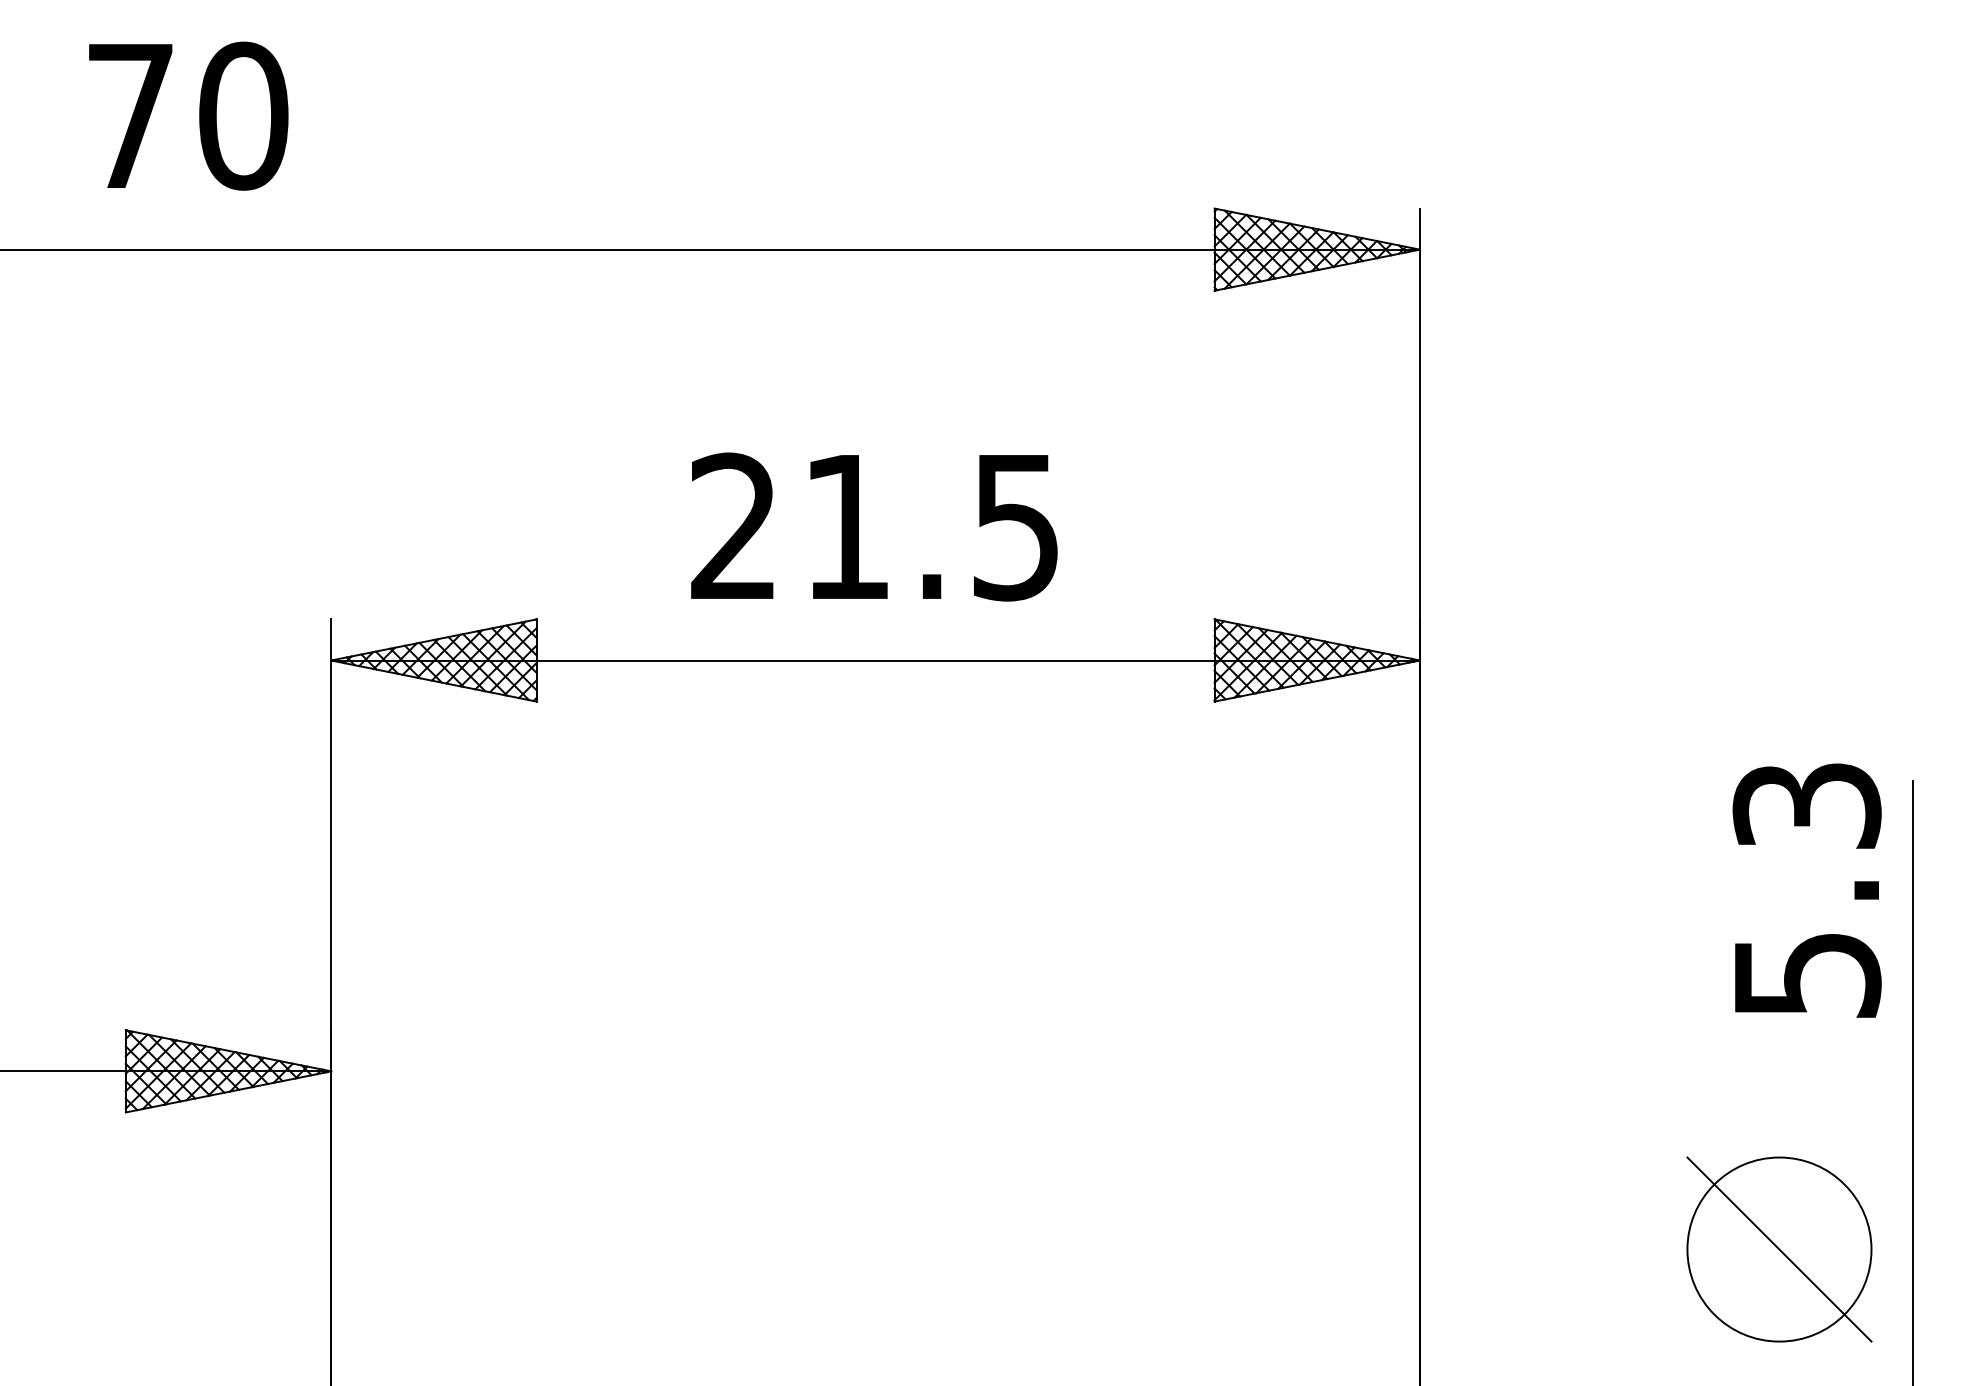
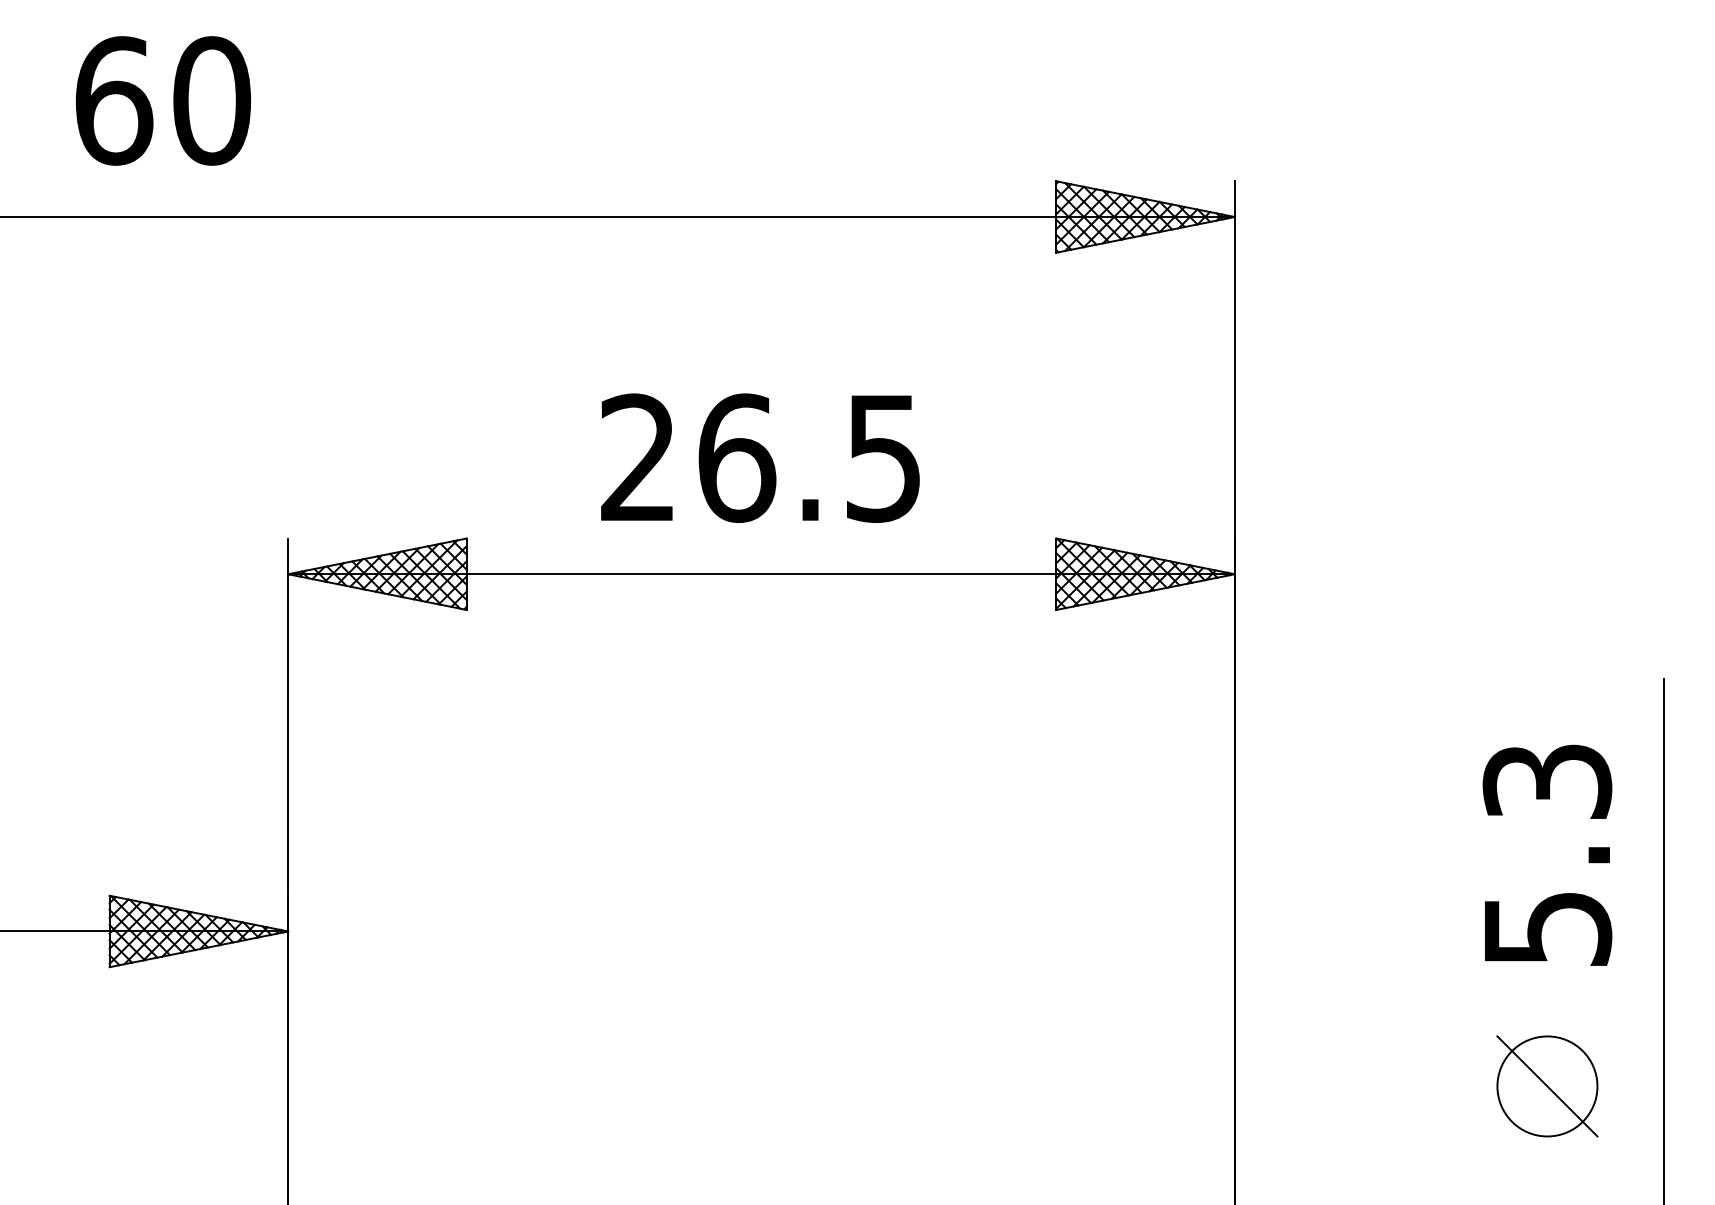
text: (131, 115) -> (114, 100), 70 -> 60
text: (847, 526) -> (737, 457), 21.5 -> 26.5
text: (1807, 889) -> (1547, 854), moved
part: (1779, 1249) -> (1547, 1086), size x0.62

